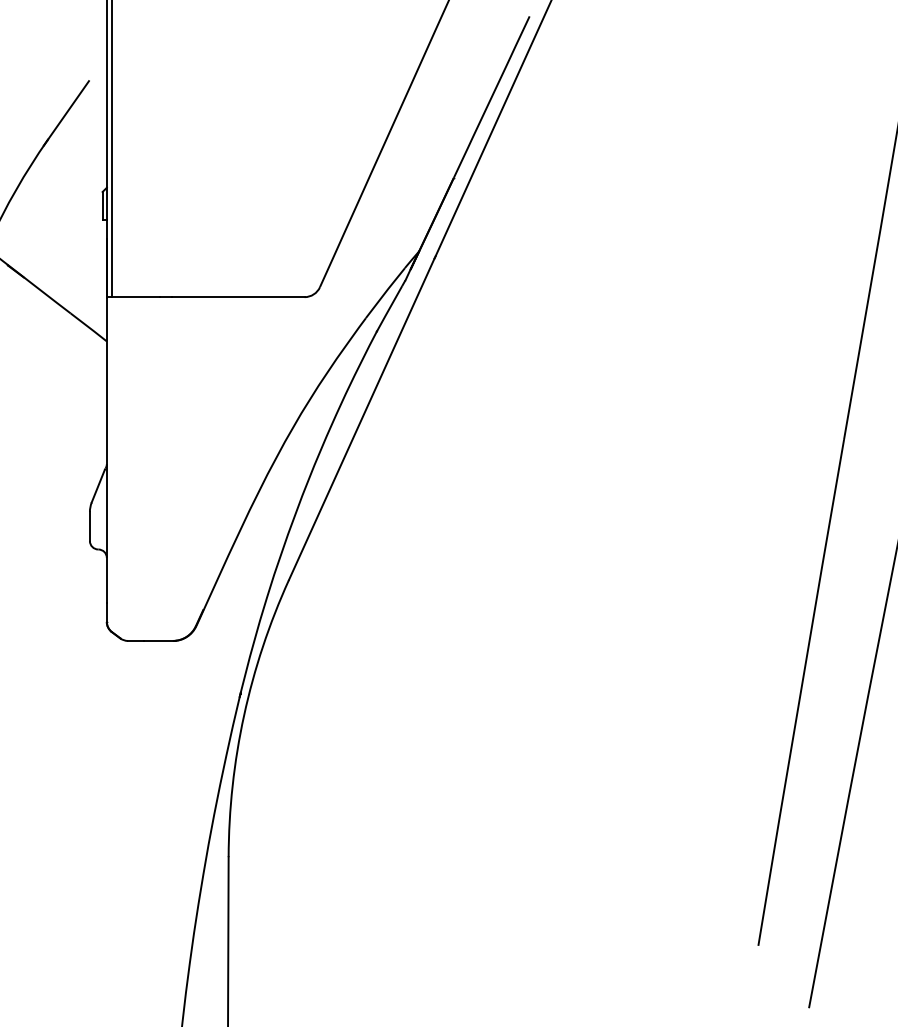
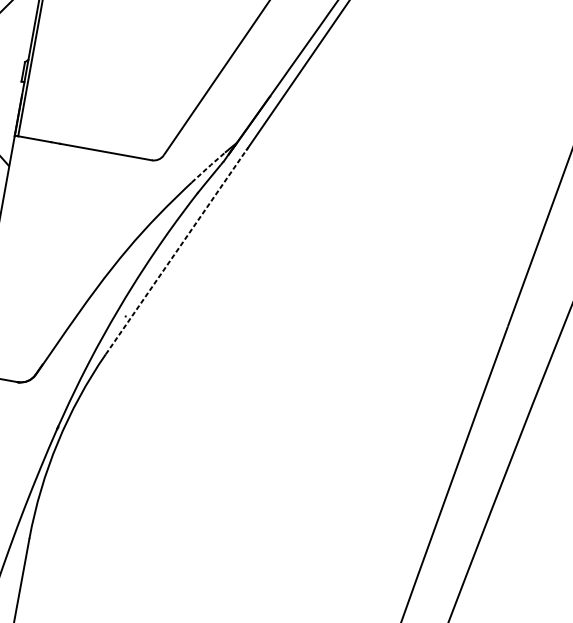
line: (385, 292) -> (208, 167), solid -> dashed
line: (361, 418) -> (176, 251), solid -> dashed

